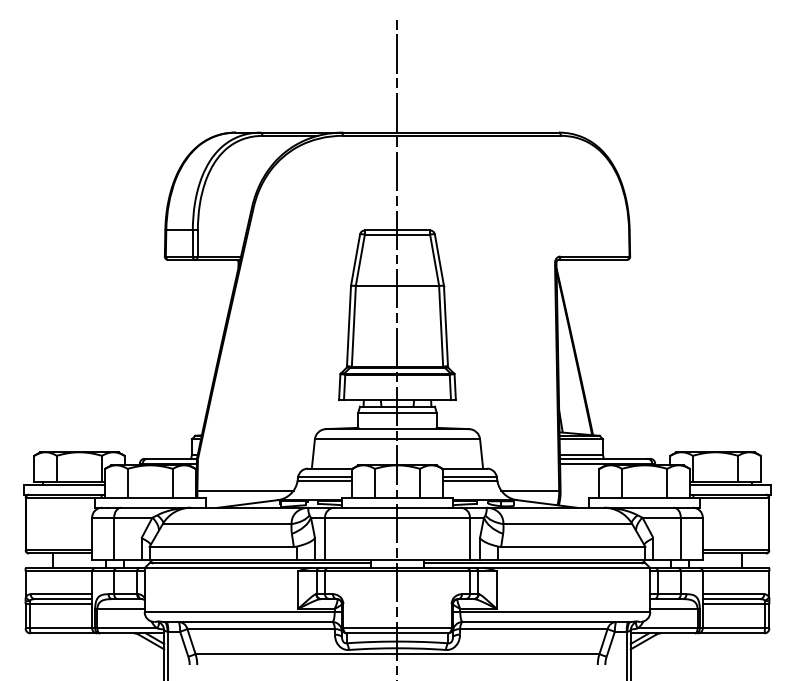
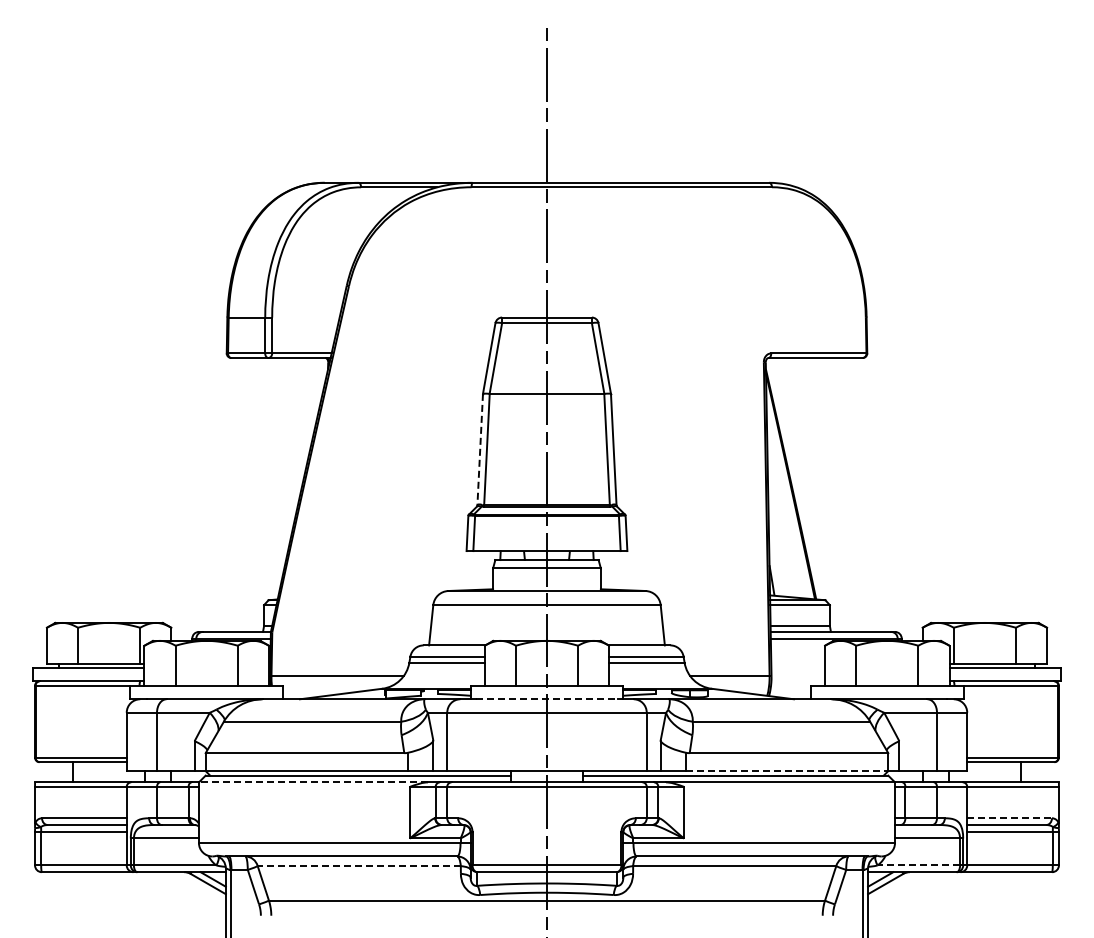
line: (349, 326) -> (480, 449), solid -> dashed
line: (397, 507) -> (546, 699), solid -> dashed
line: (572, 560) -> (787, 771), solid -> dashed
line: (227, 568) -> (313, 782), solid -> dashed
line: (734, 594) -> (1010, 818), solid -> dashed
line: (667, 628) -> (918, 865), solid -> dashed
line: (261, 629) -> (359, 866), solid -> dashed

